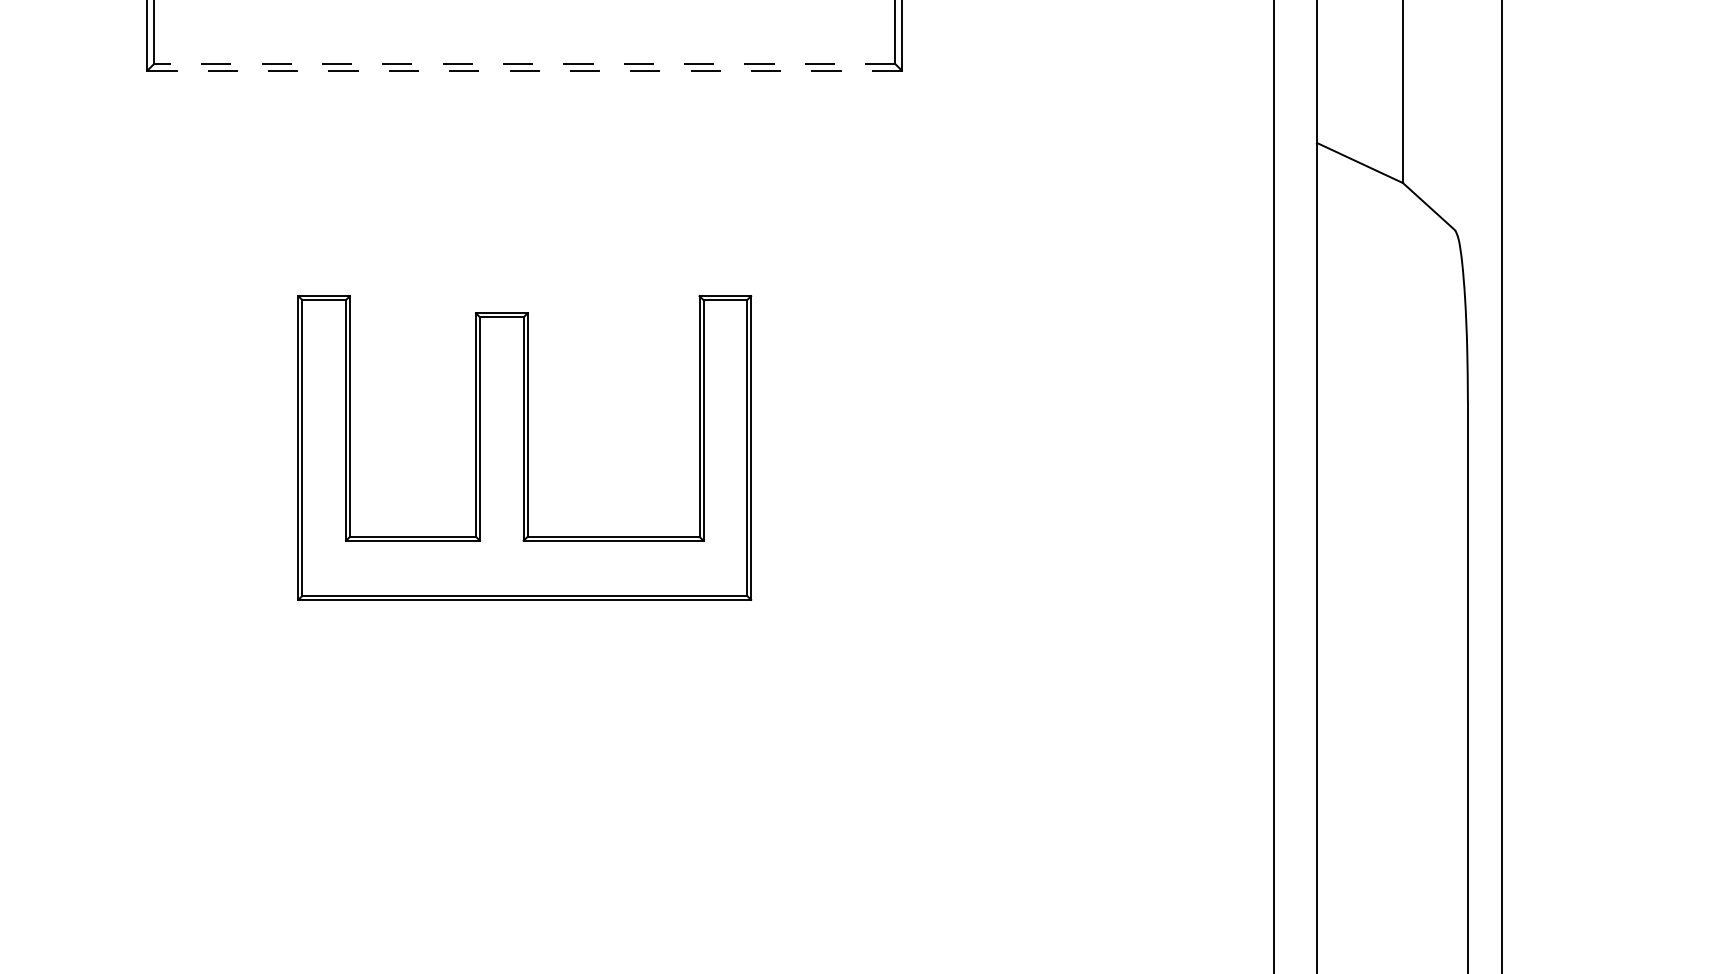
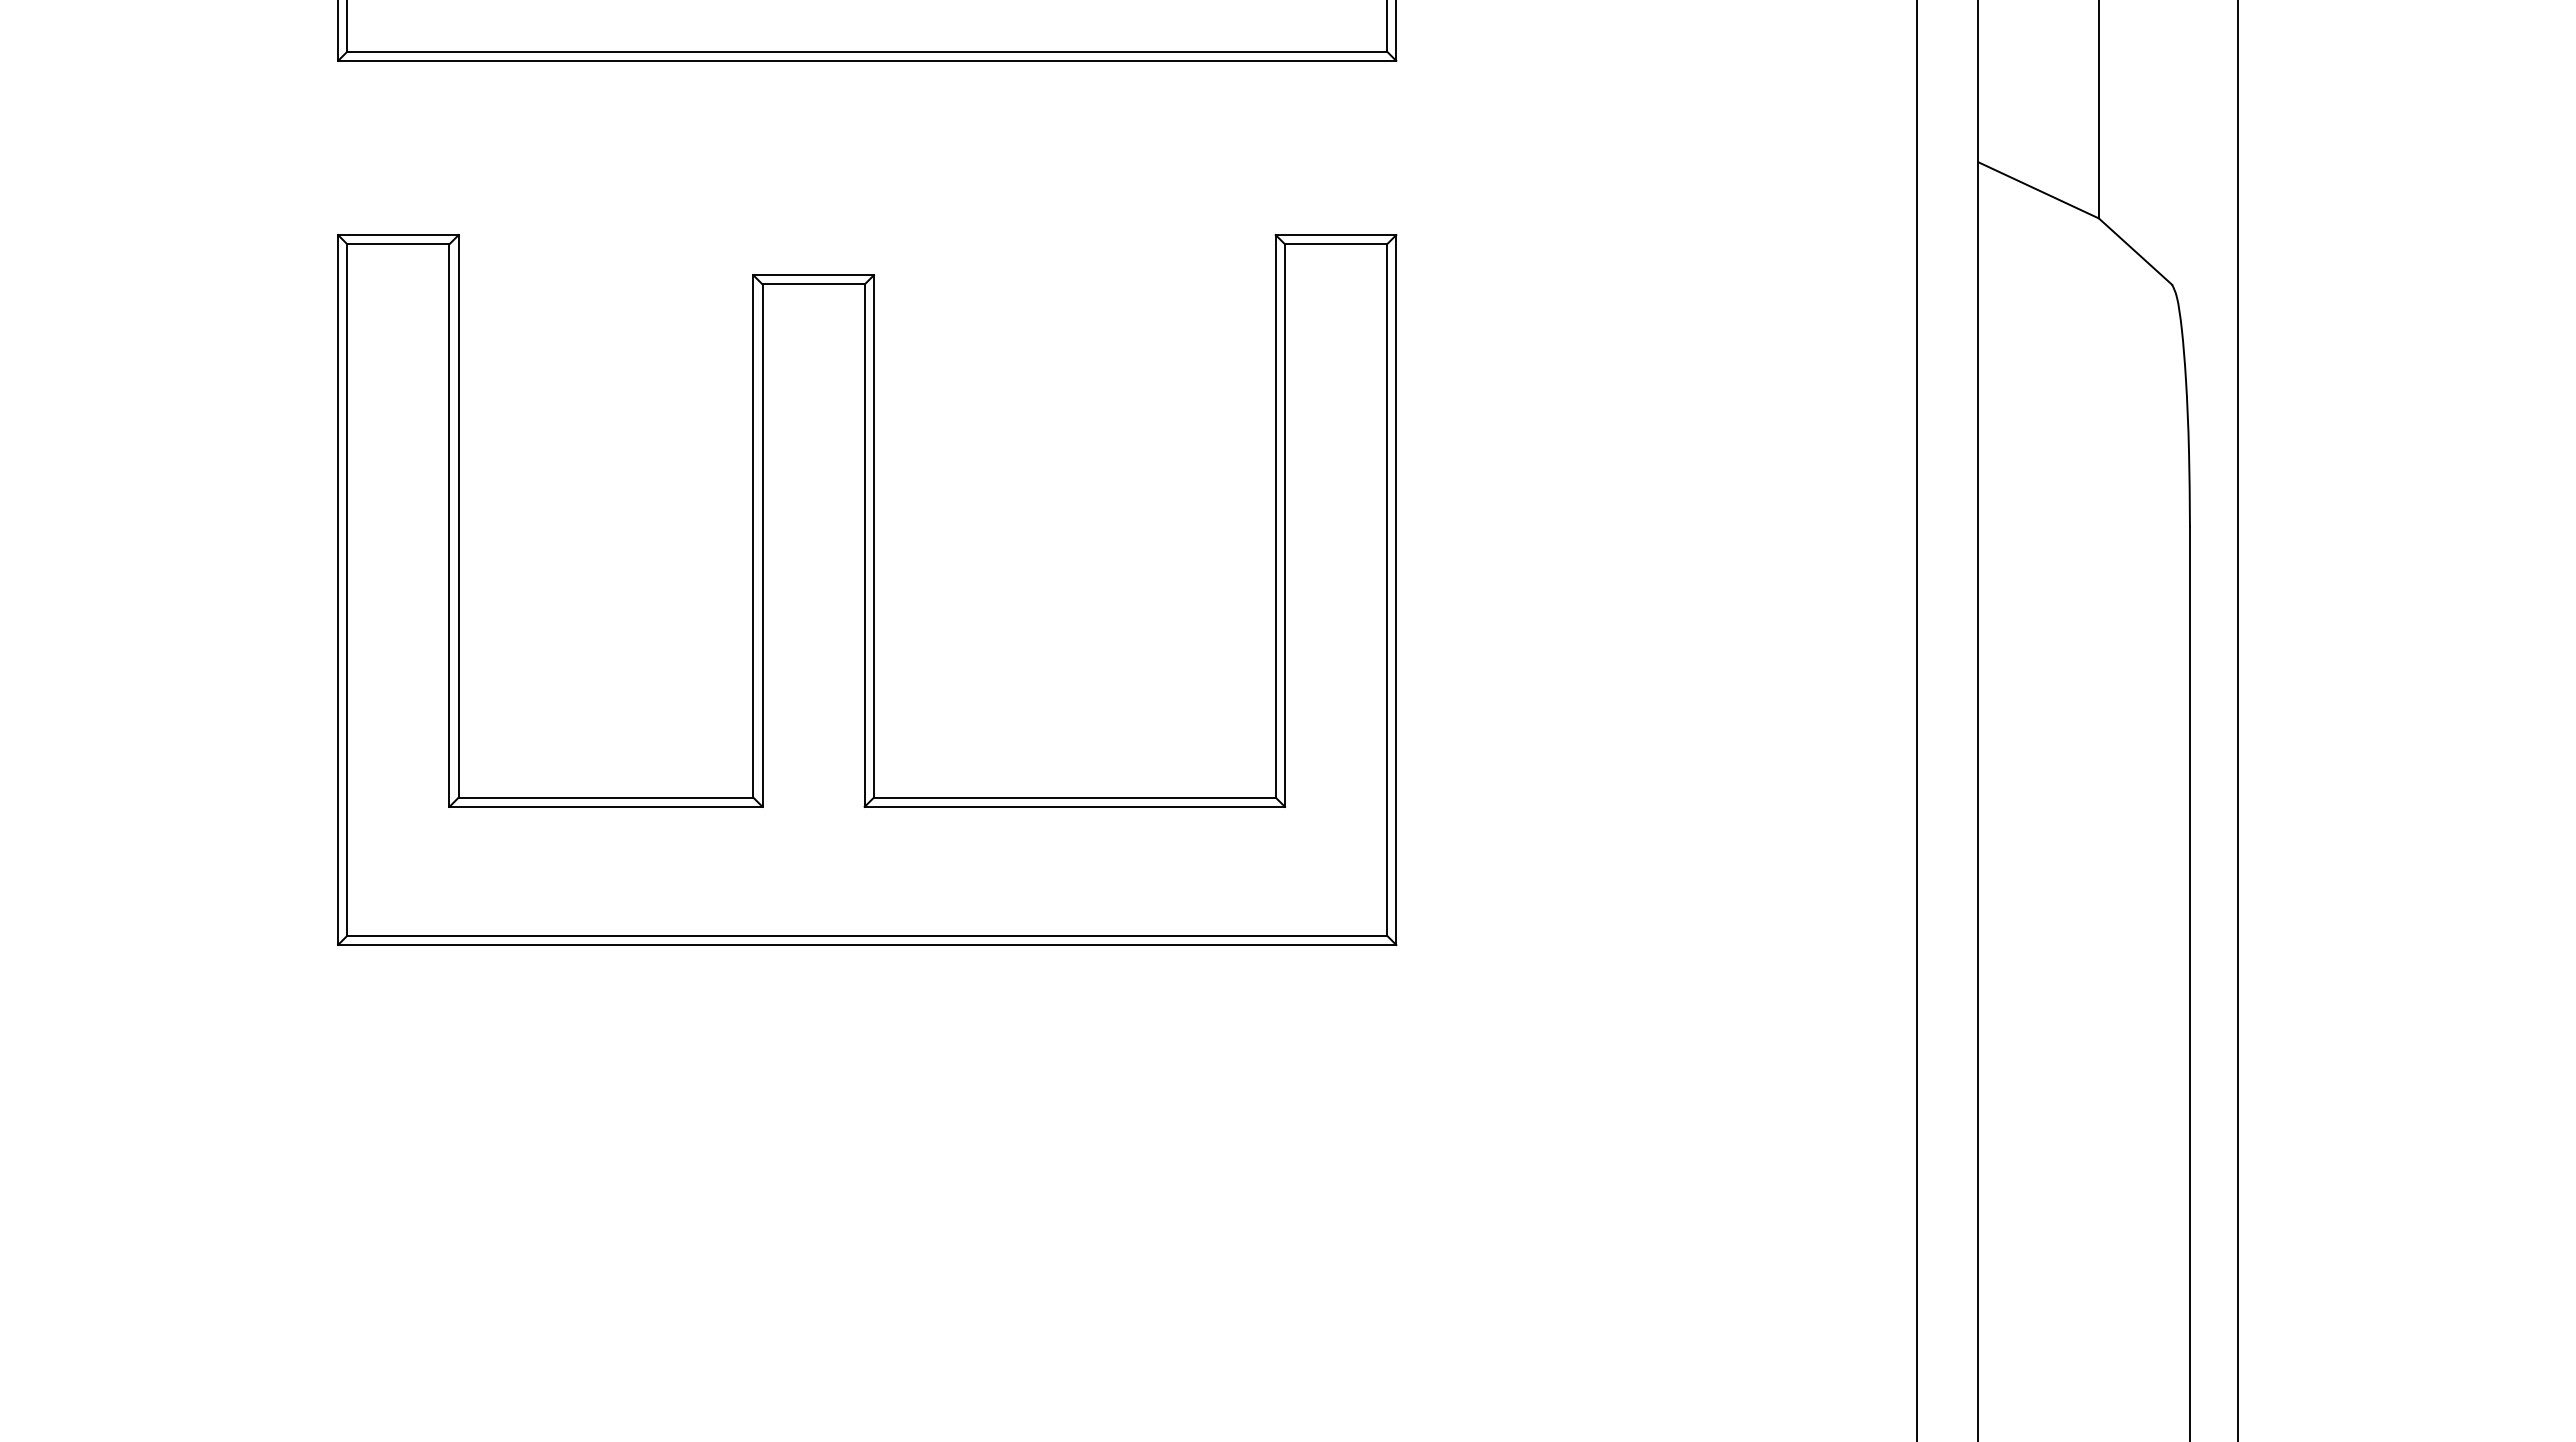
line: (524, 64) -> (867, 51), dashed -> solid
line: (524, 70) -> (866, 60), dashed -> solid
part: (524, 447) -> (867, 589), size x1.67

